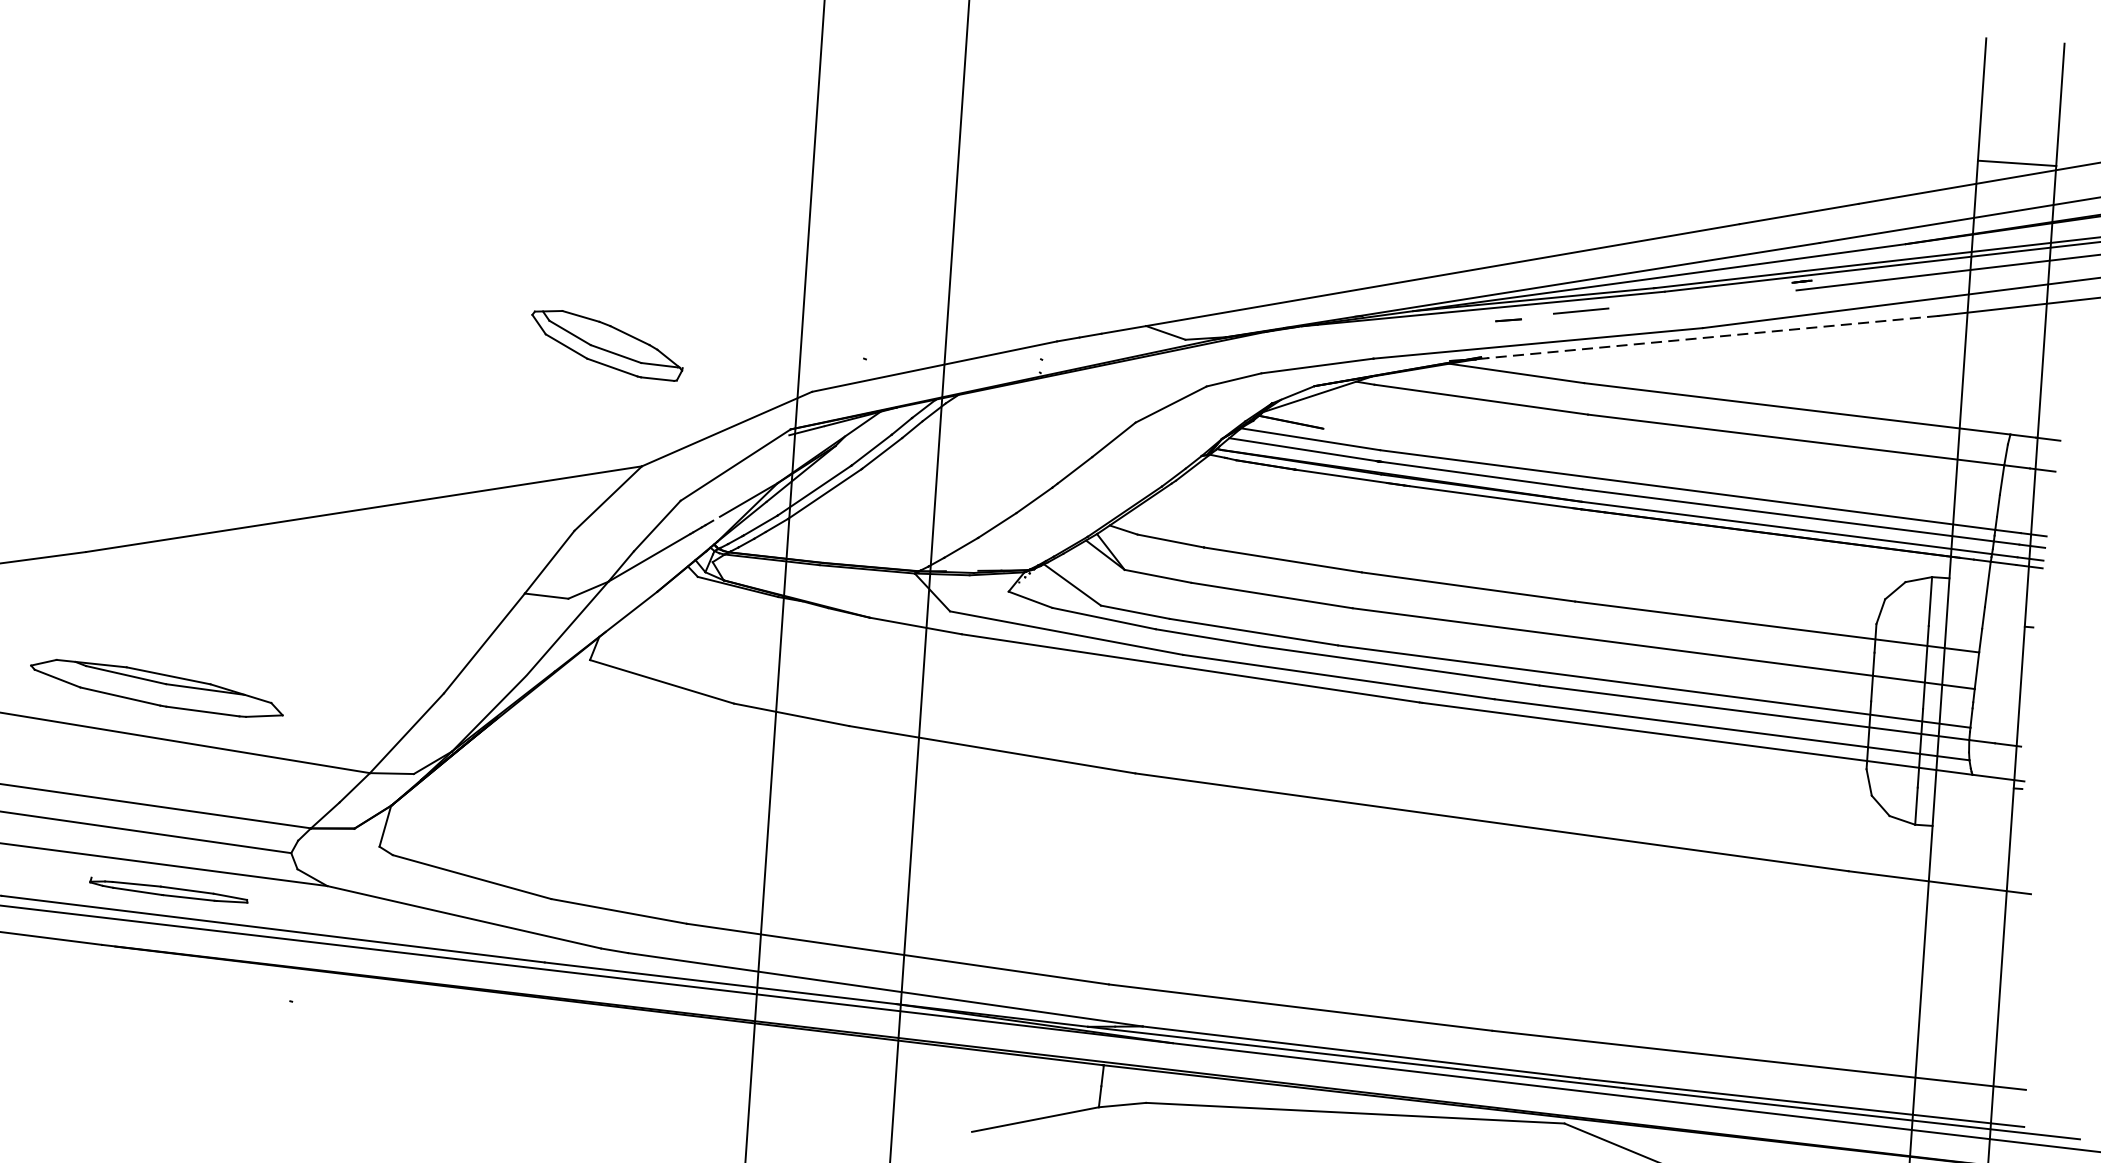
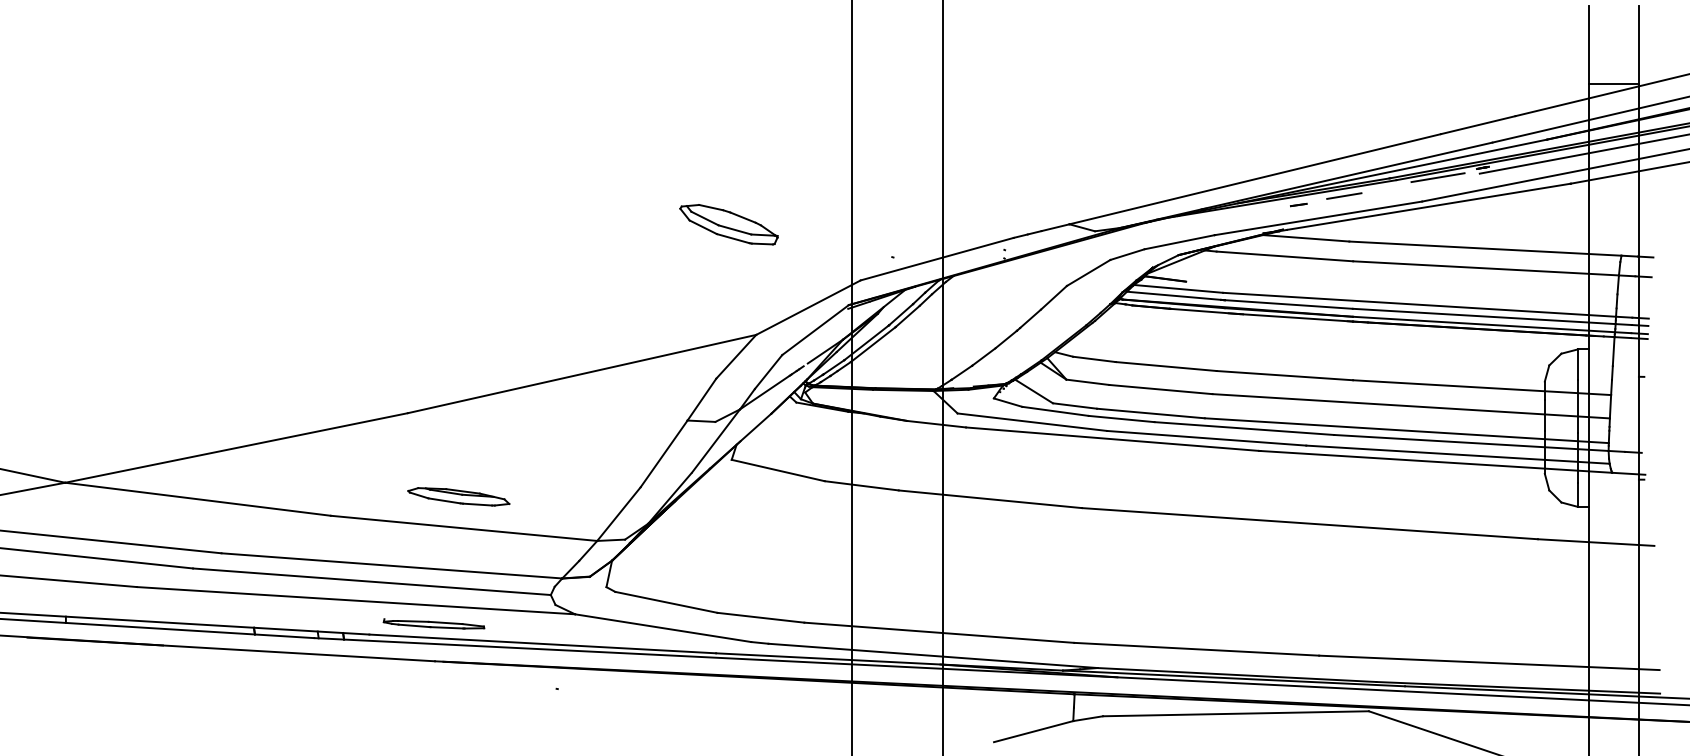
line: (1729, 291) -> (1437, 177), added
line: (1712, 336) -> (1428, 206), dashed -> solid
part: (606, 344) -> (728, 224), moved
part: (156, 688) -> (458, 496), size x0.62
part: (168, 889) -> (433, 623), moved

